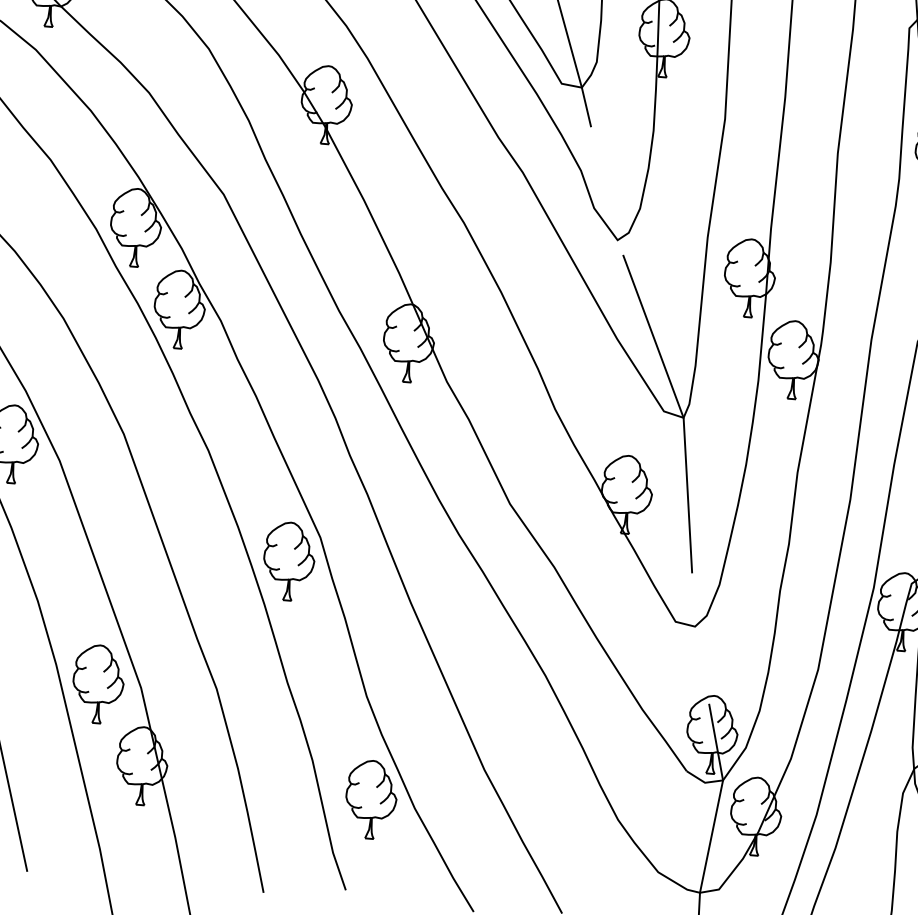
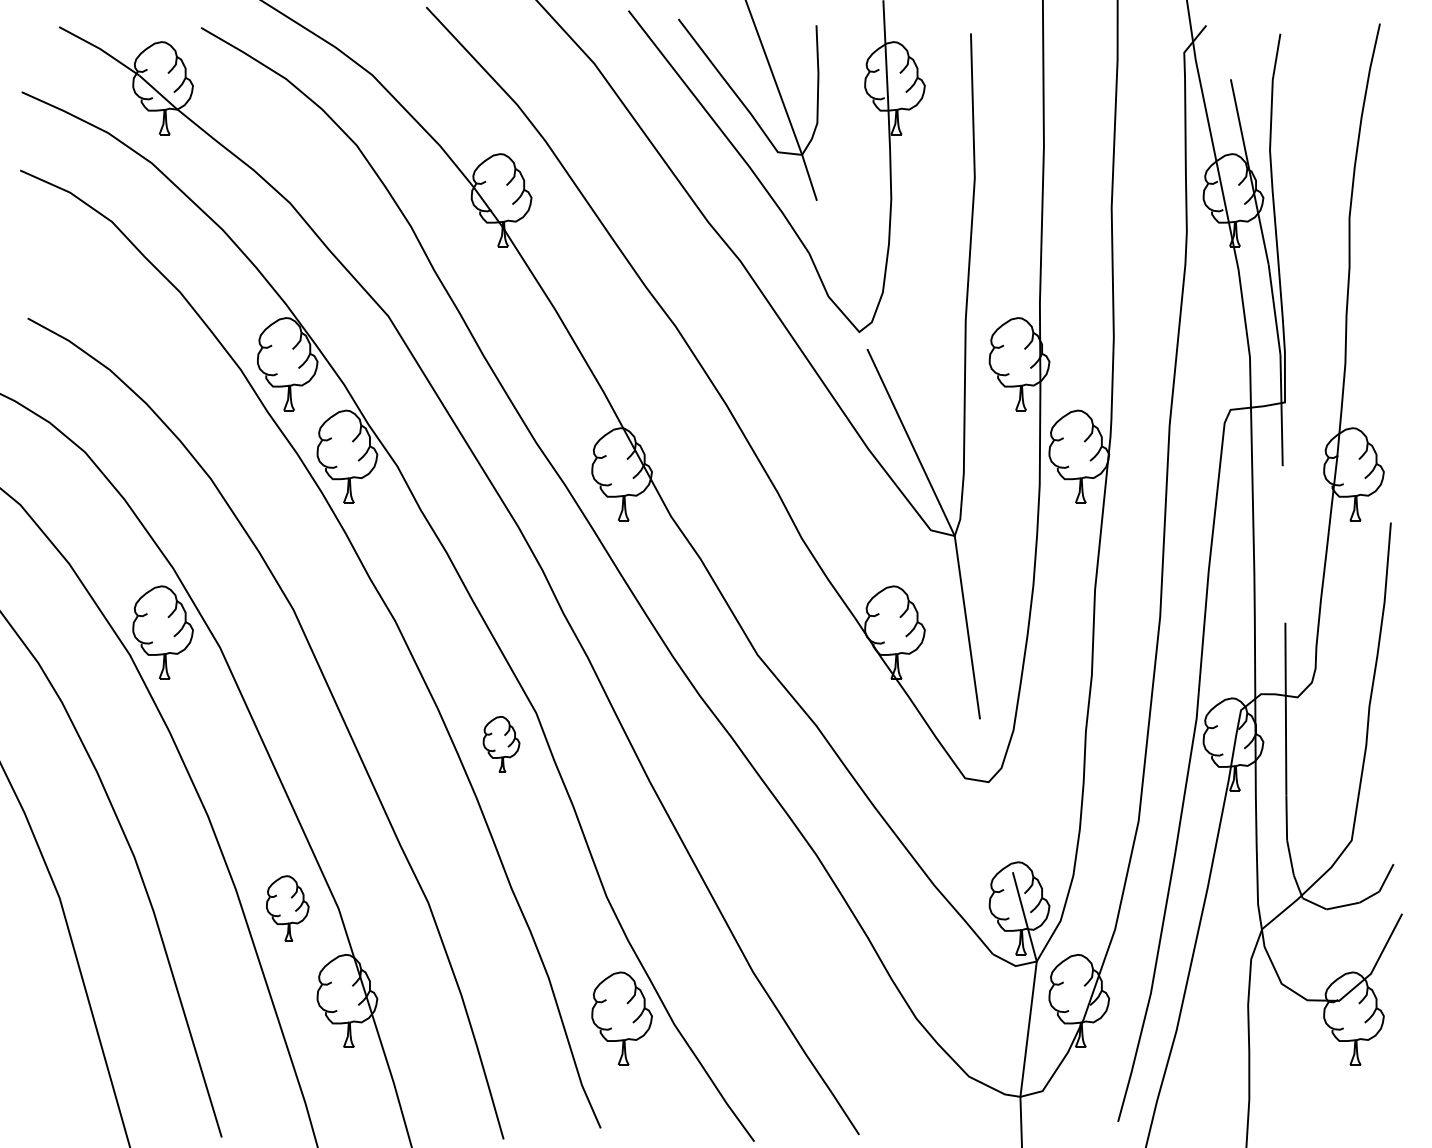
part: (289, 561) -> (501, 744), size x0.6
part: (98, 684) -> (287, 908), size x0.7

